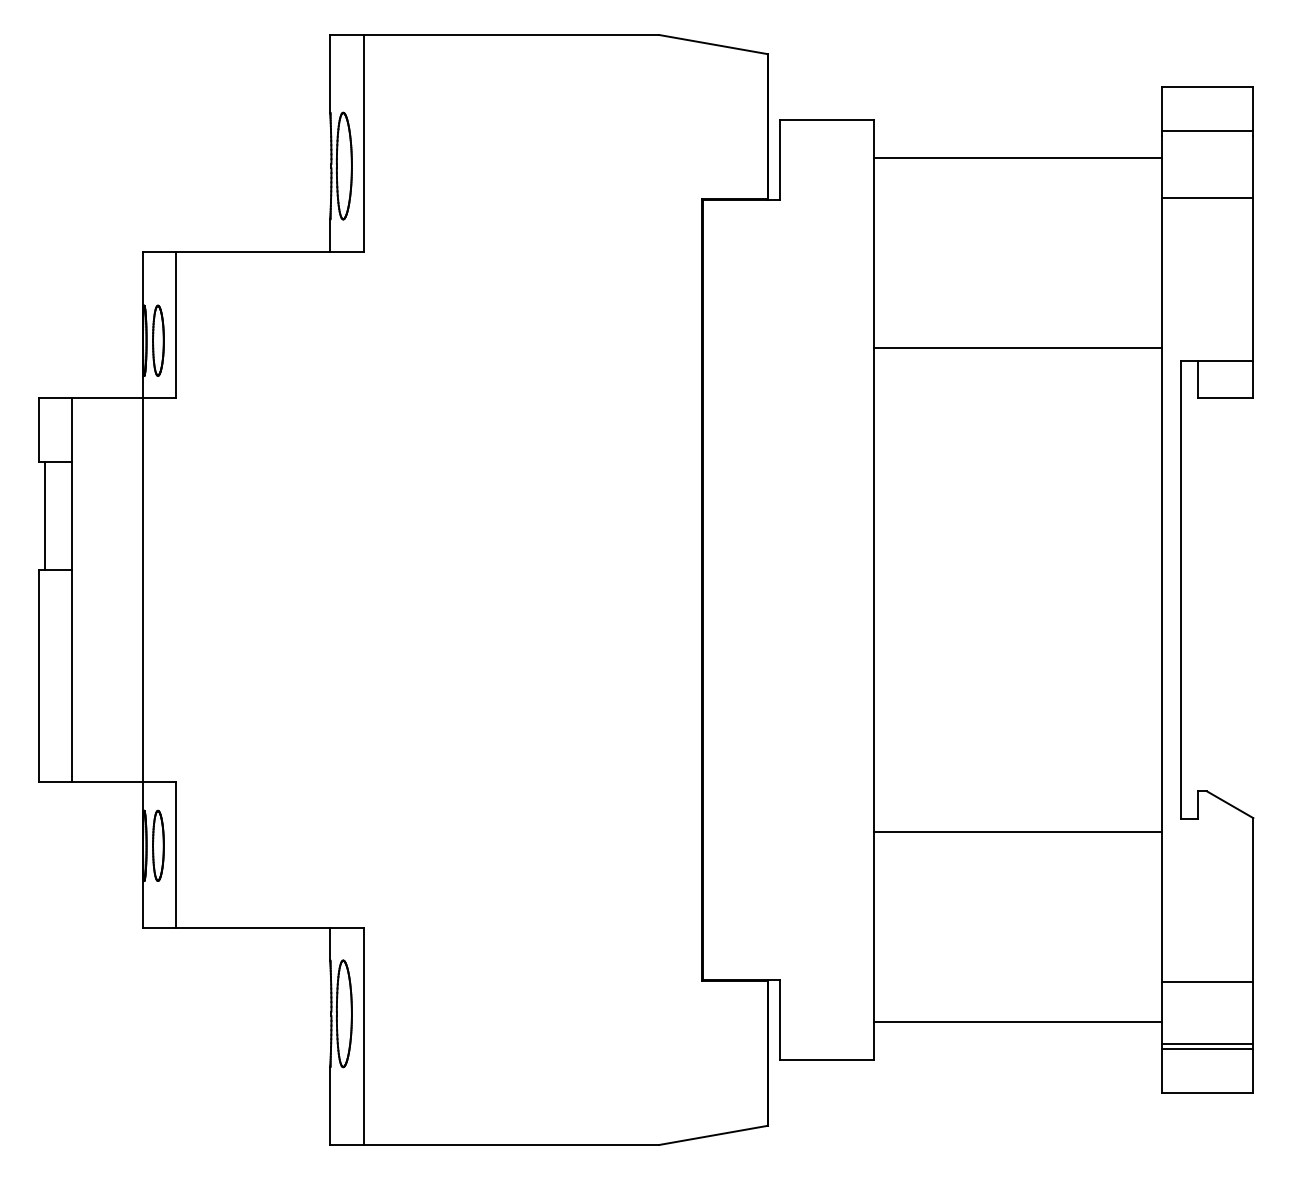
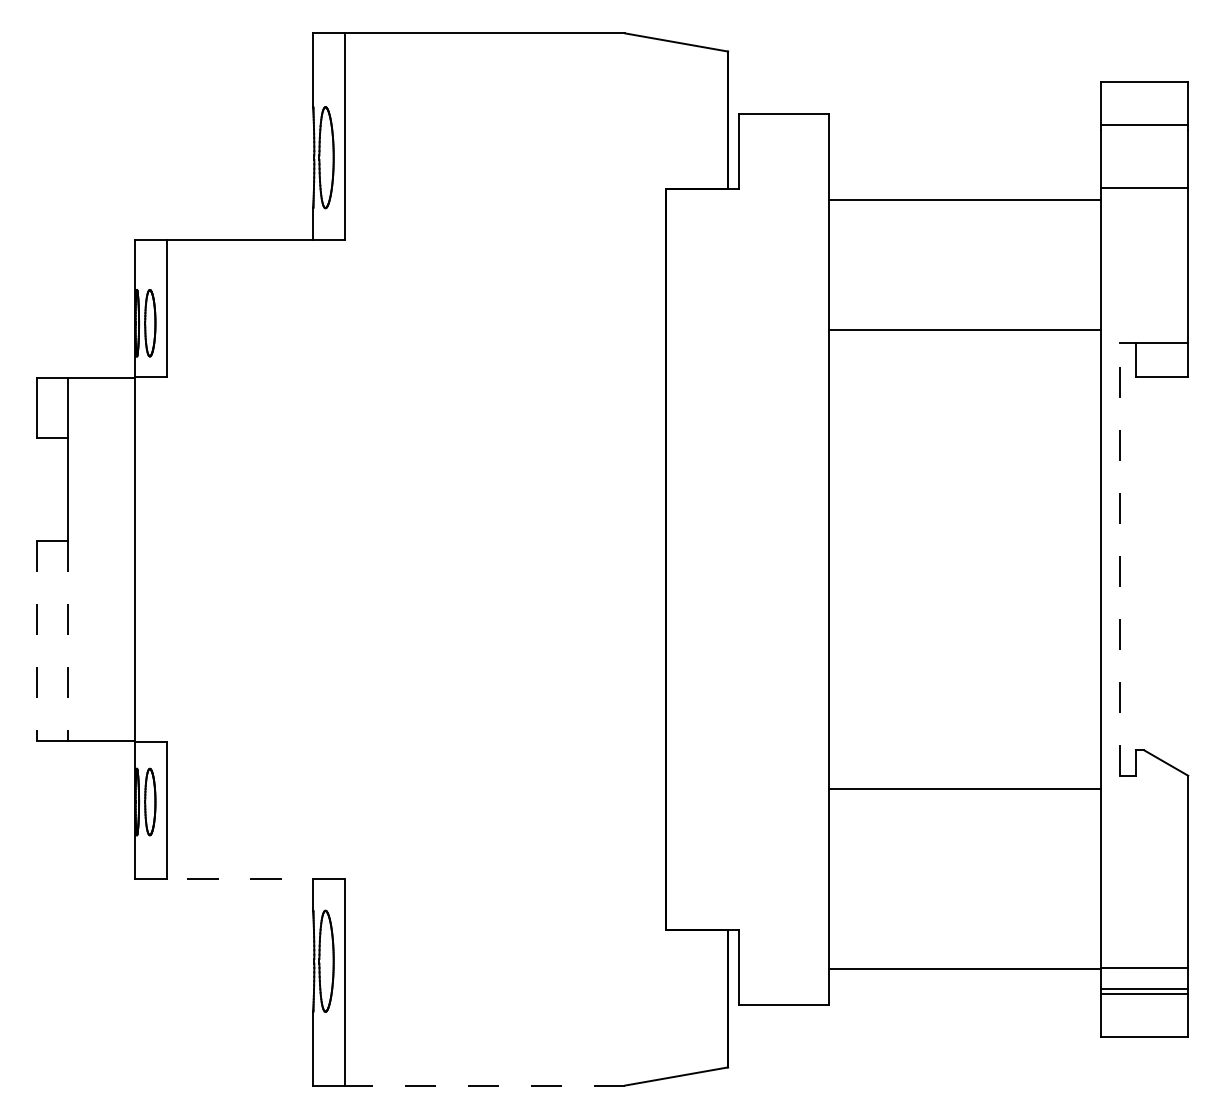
line: (1017, 158) -> (964, 200), moved
line: (45, 515) -> (43, 488), removed
line: (1181, 590) -> (1120, 559), solid -> dashed
line: (38, 676) -> (36, 641), solid -> dashed
line: (72, 676) -> (68, 641), solid -> dashed
line: (269, 927) -> (255, 879), solid -> dashed
line: (1207, 982) -> (1144, 968), moved
line: (510, 1144) -> (484, 1085), solid -> dashed

